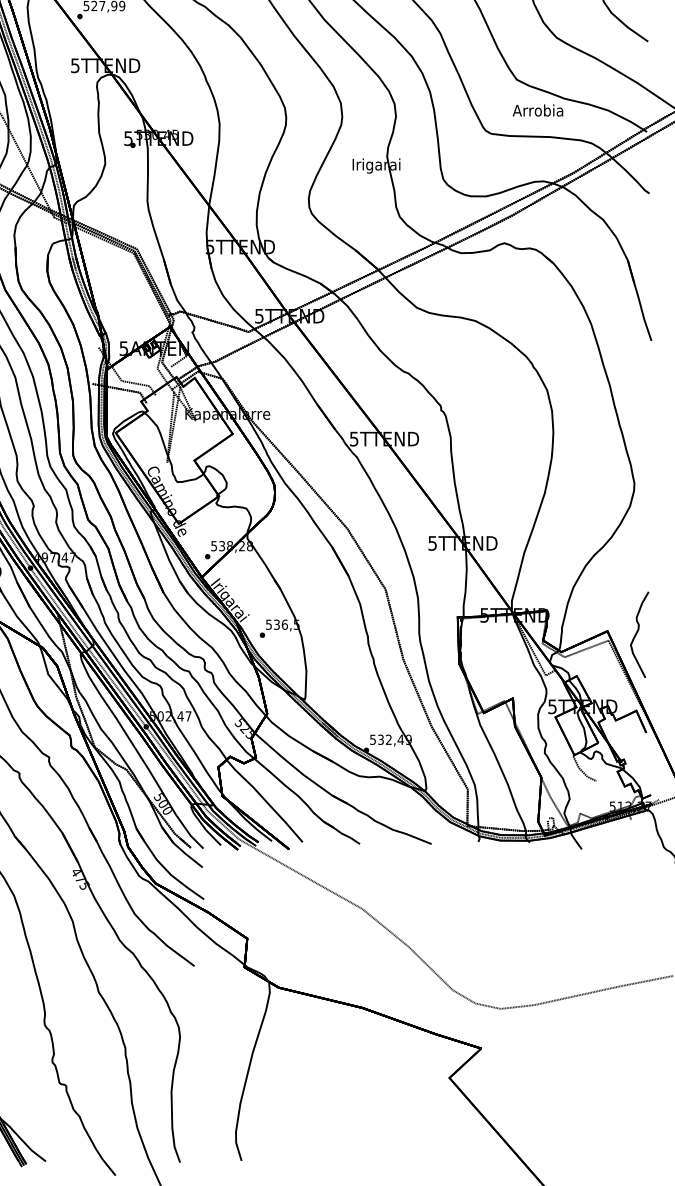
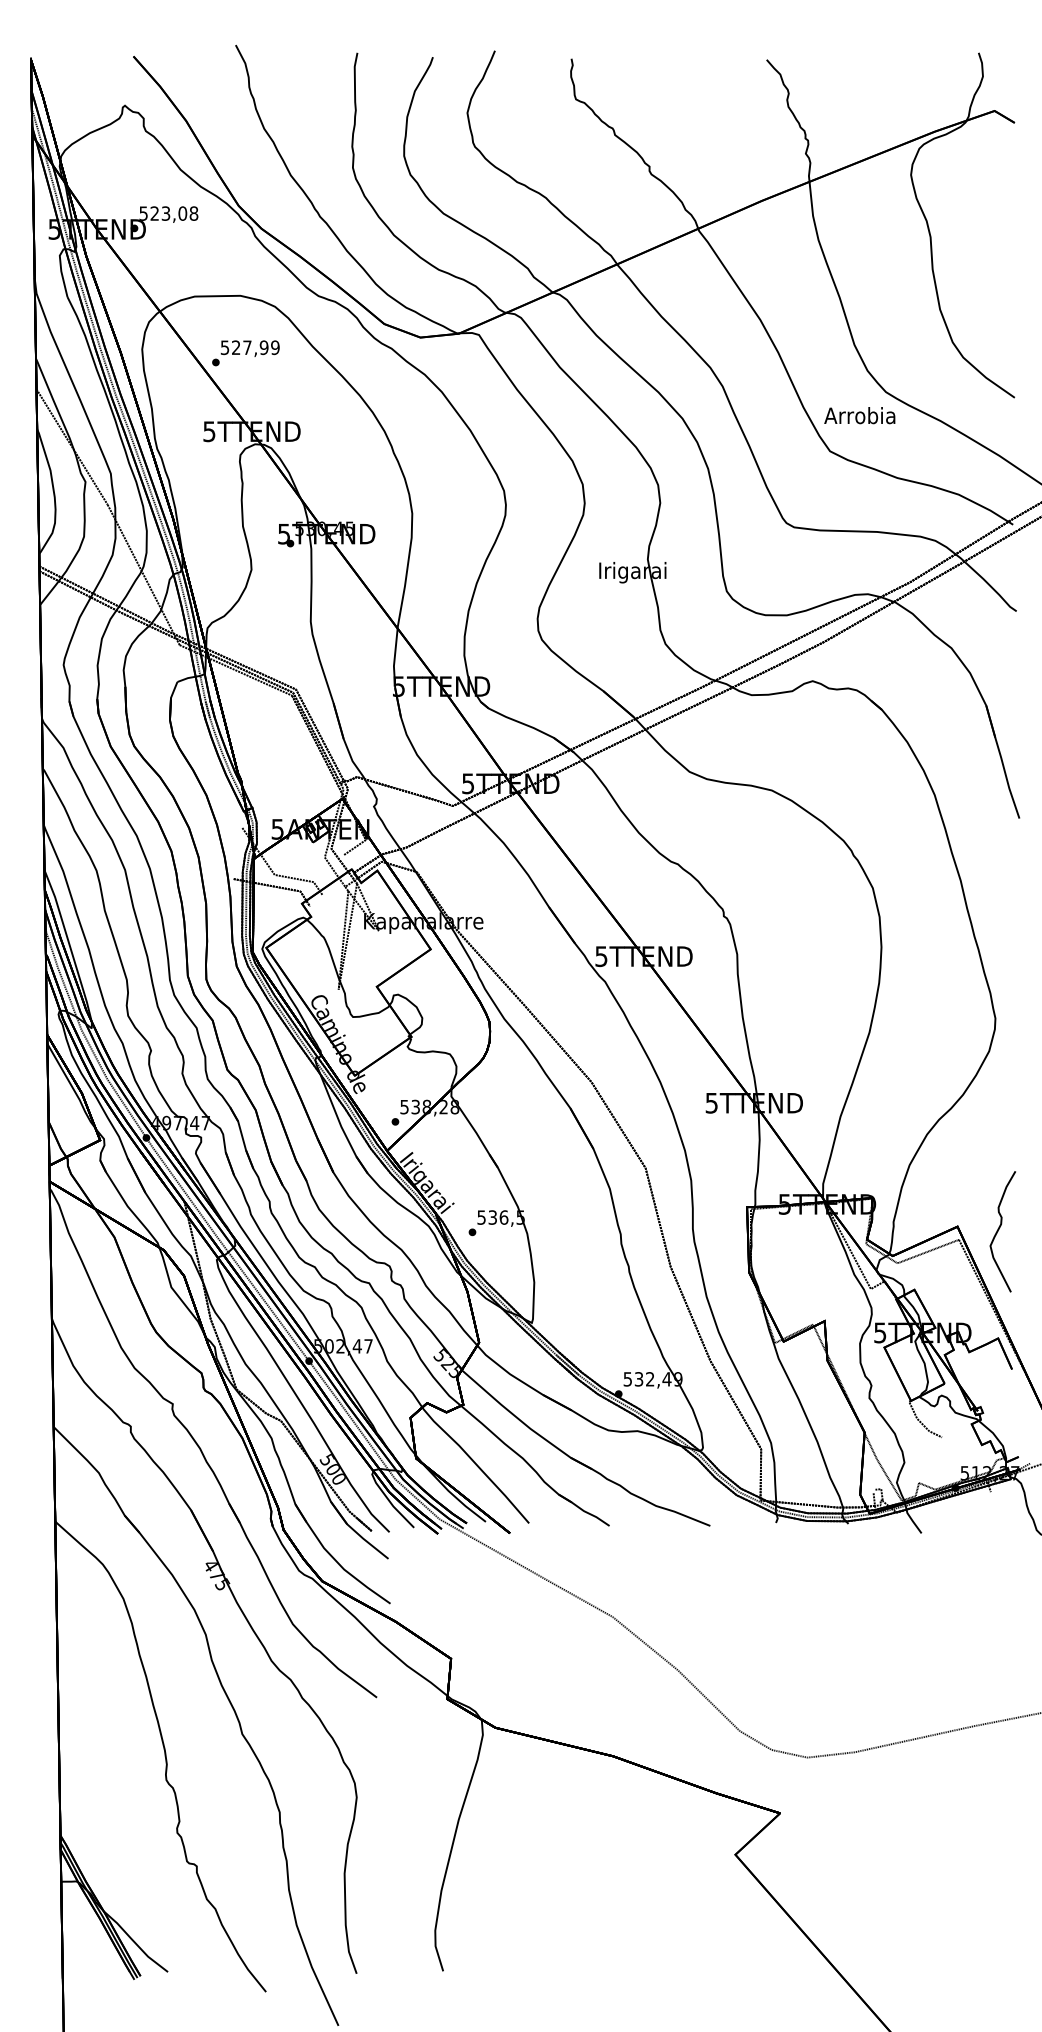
text: (537, 110) -> (859, 415), moved

